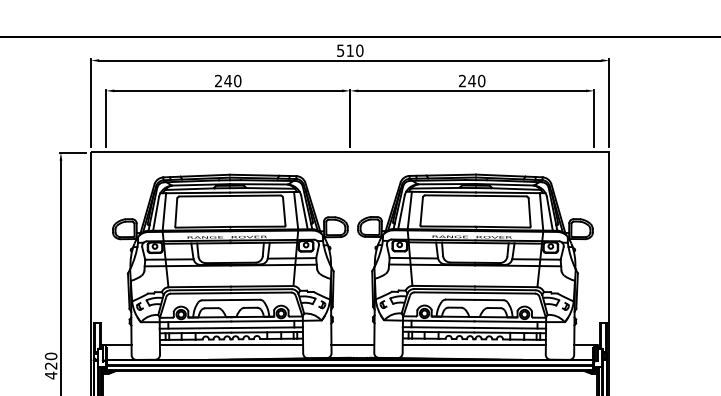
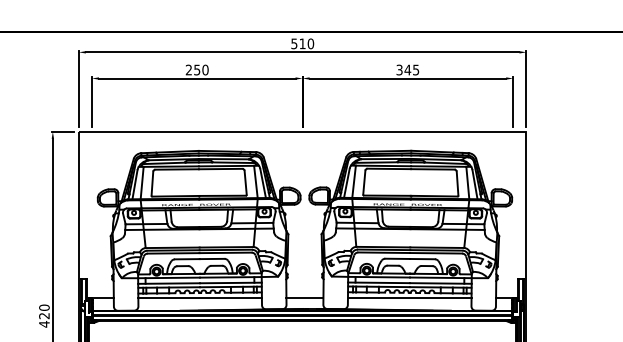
text: (472, 80) -> (408, 69), 240 -> 345
text: (228, 81) -> (197, 70), 240 -> 250

